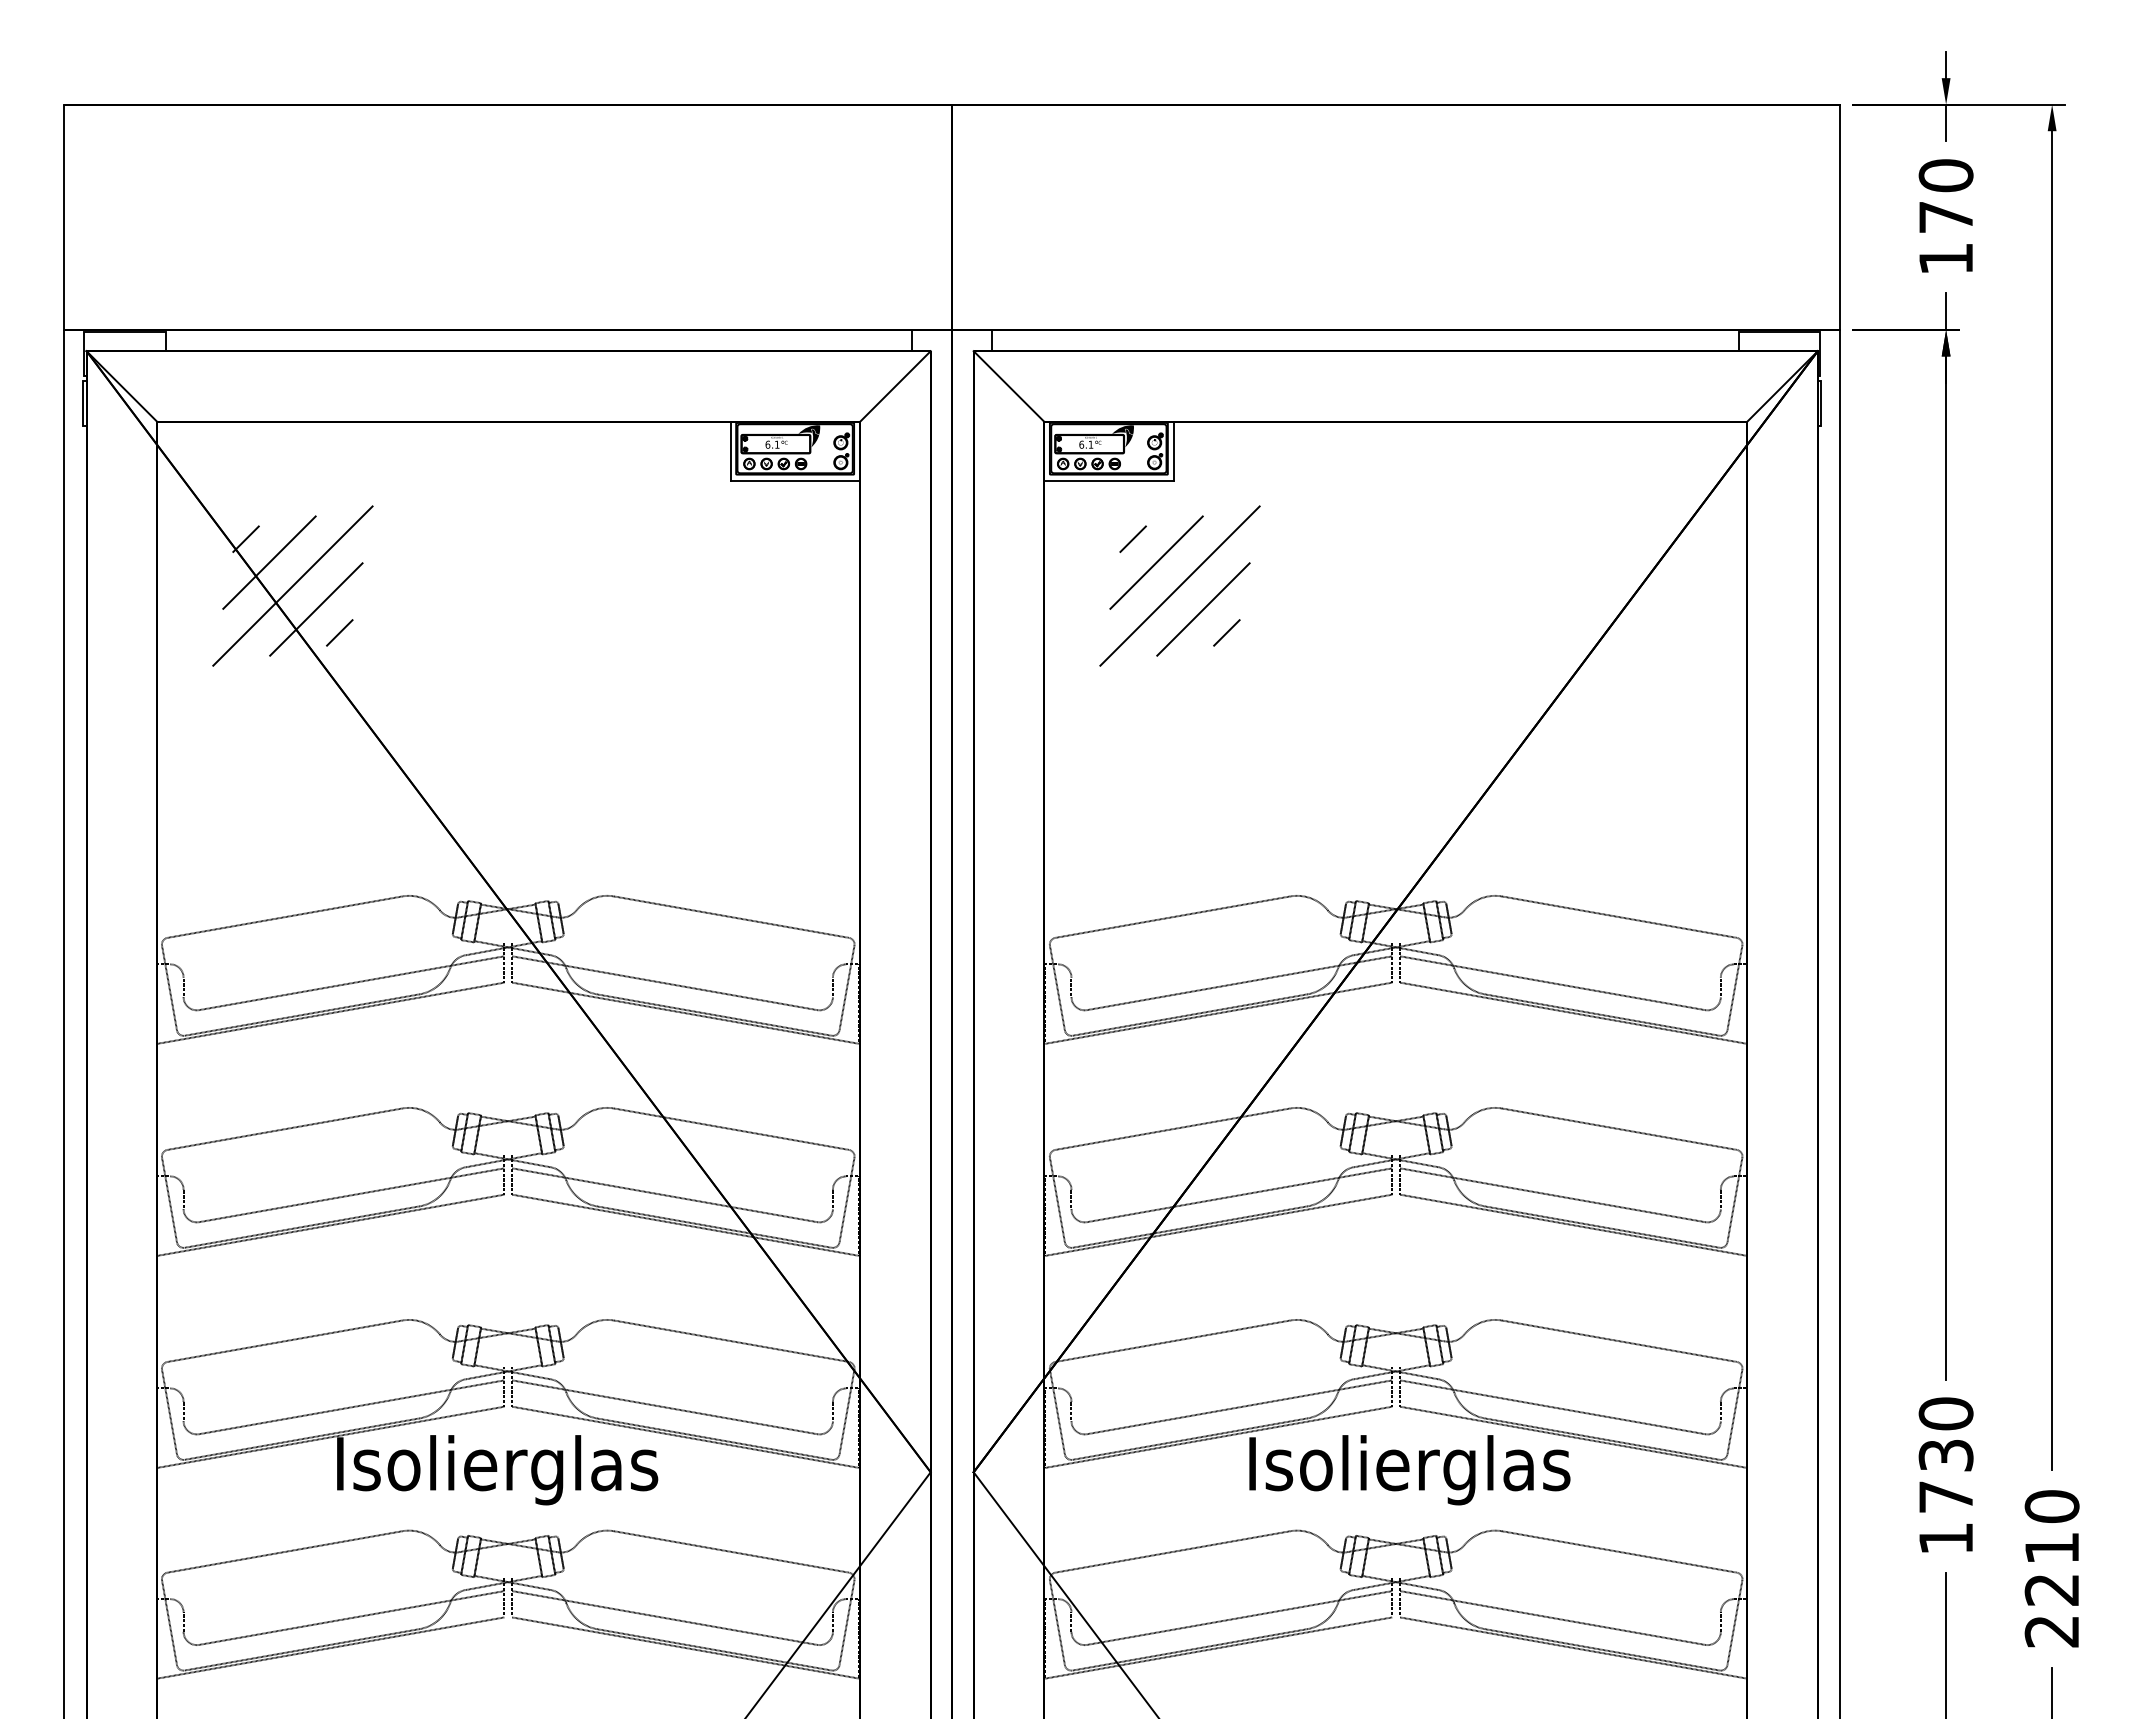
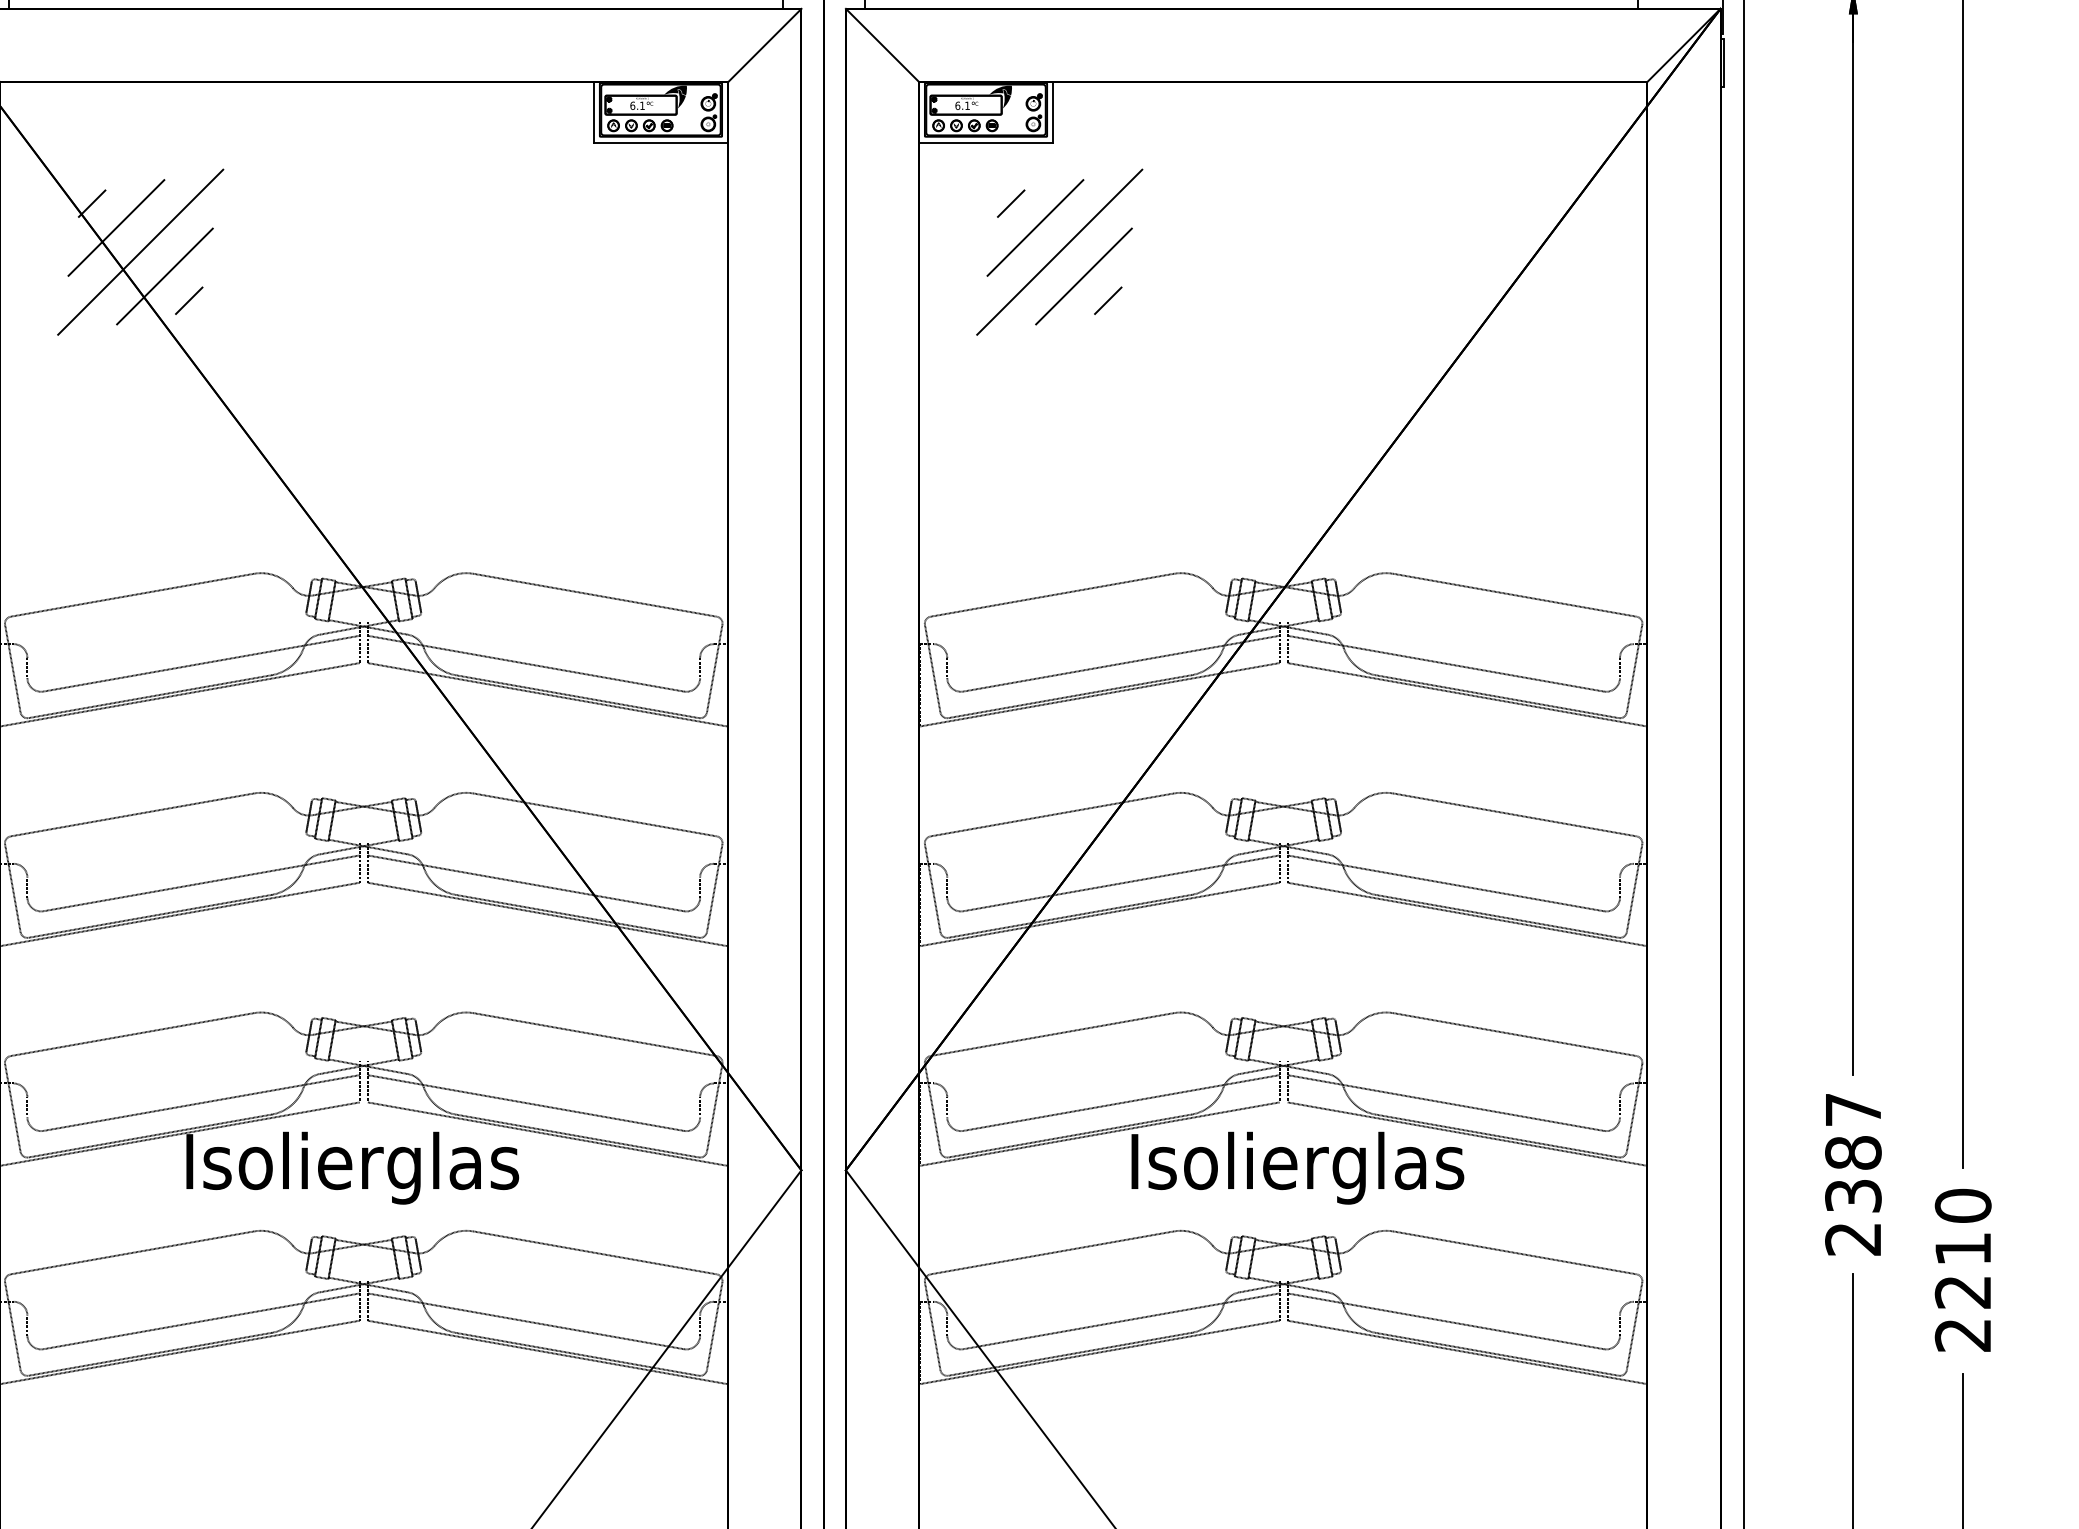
text: (1945, 1475) -> (1852, 1173), 1730 -> 2387

